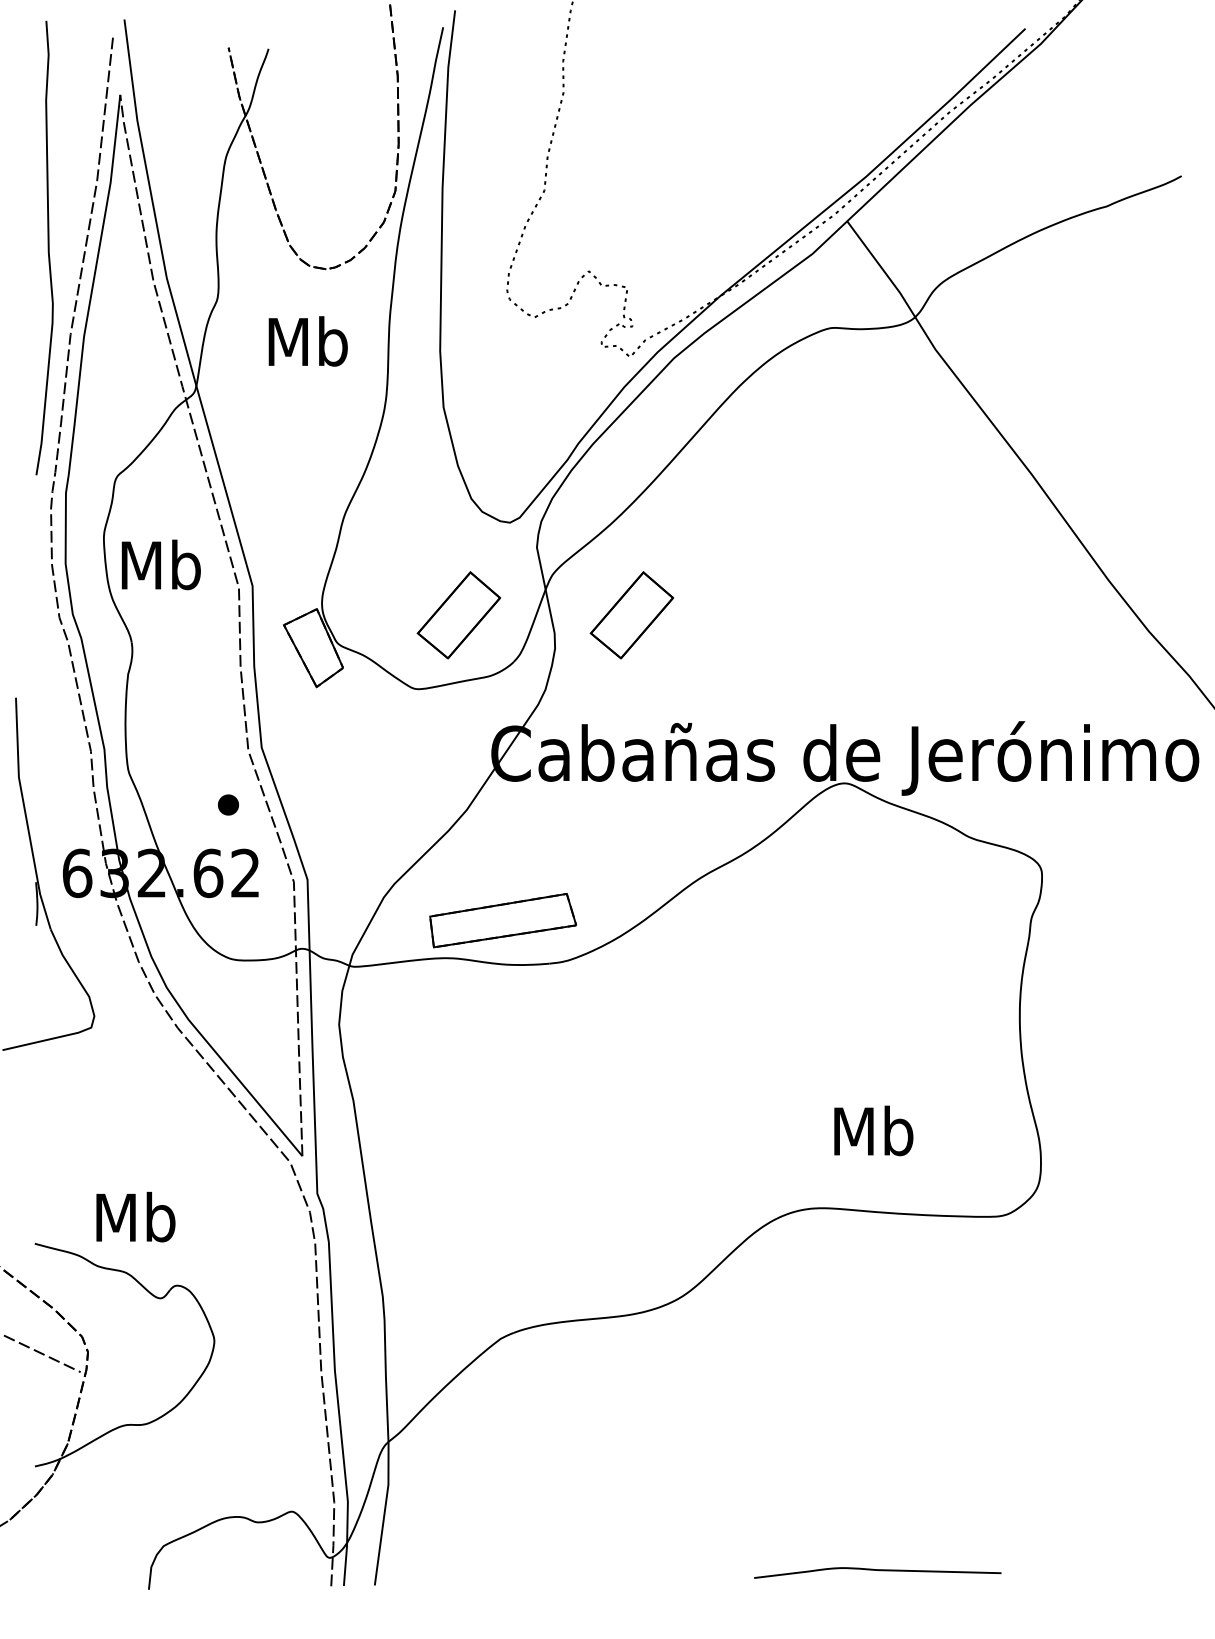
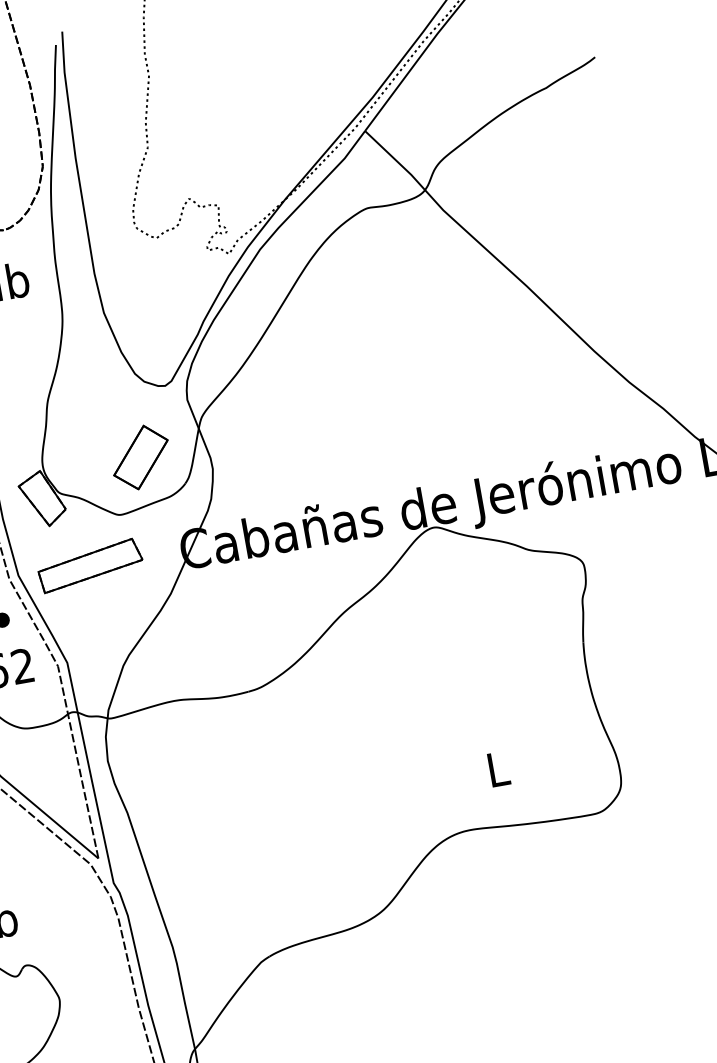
part: (631, 615) -> (262, 436), removed
part: (503, 920) -> (90, 565), moved
text: (873, 1130) -> (497, 768), Mb -> L

